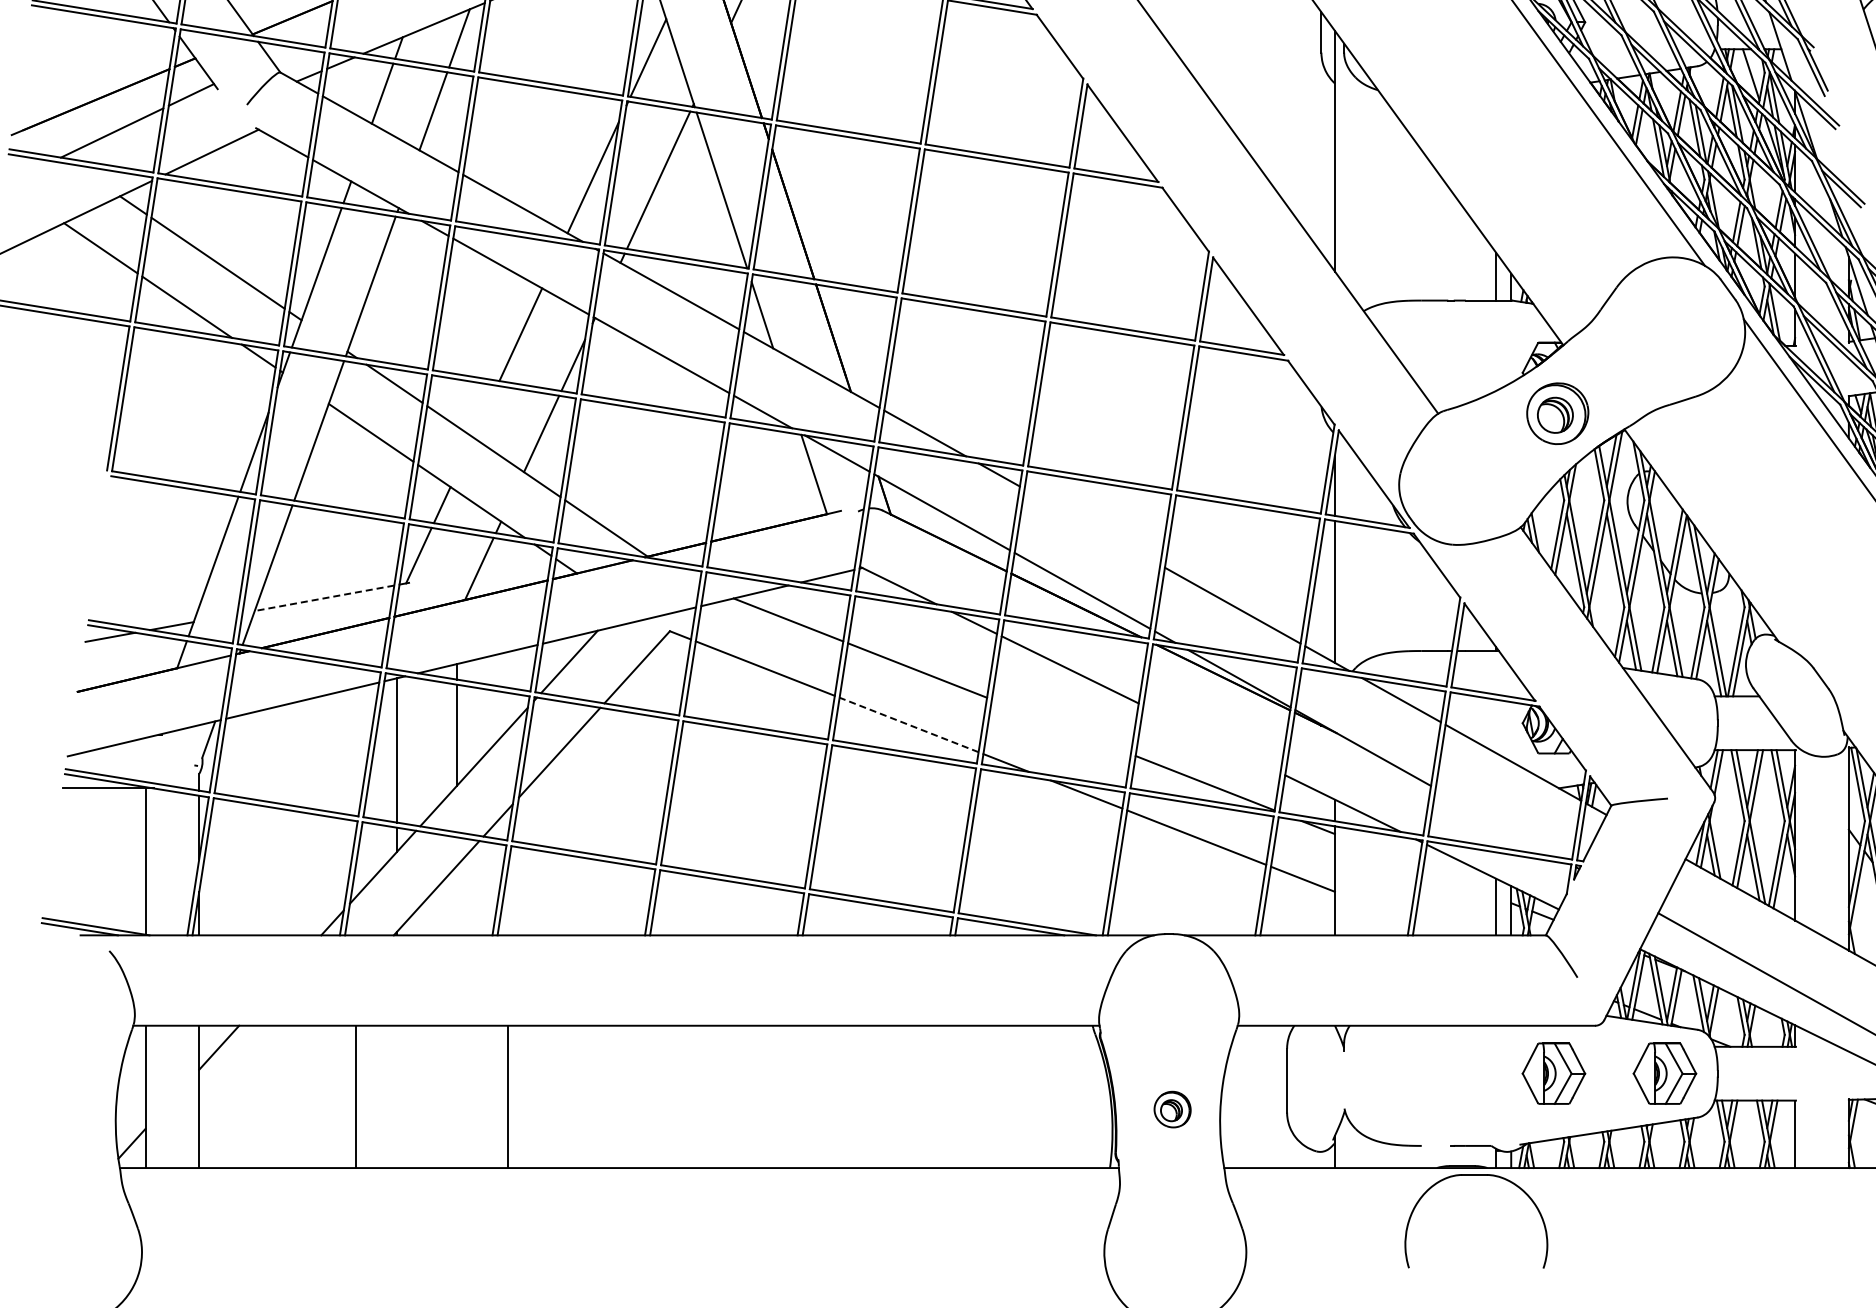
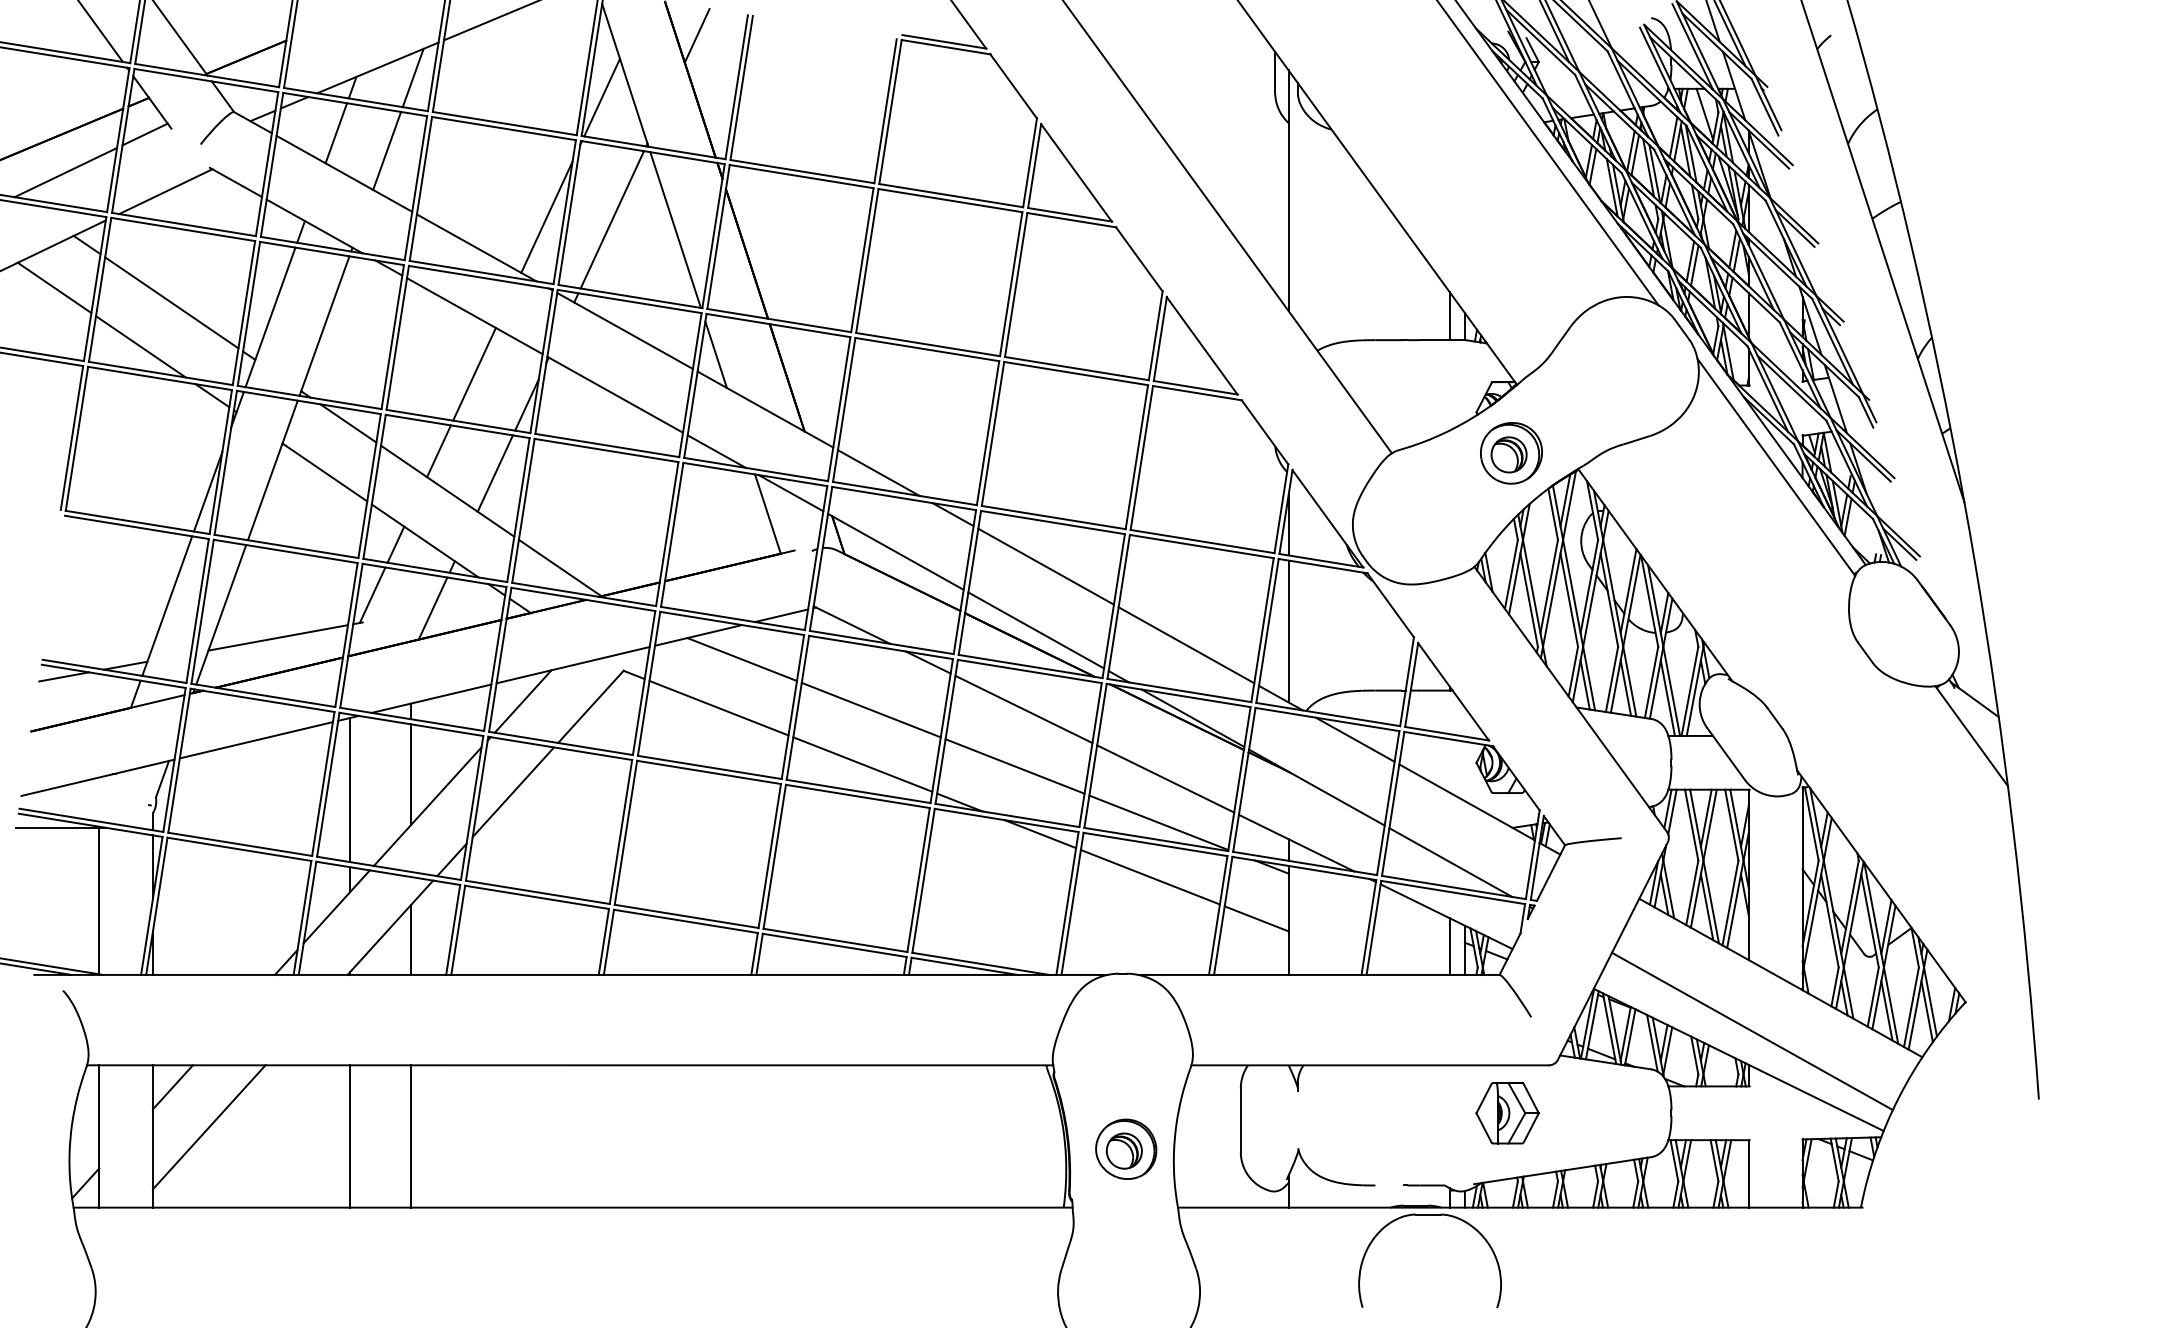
line: (484, 411) -> (438, 451), added
line: (1091, 526) -> (1045, 566), added
line: (324, 597) -> (278, 637), dashed -> solid
line: (908, 724) -> (862, 764), dashed -> solid
line: (1060, 726) -> (1014, 766), added
line: (1211, 738) -> (1165, 778), added
line: (1496, 822) -> (1450, 862), added
line: (456, 899) -> (410, 939), added
part: (1664, 1073) -> (1618, 1113), removed
line: (254, 1087) -> (208, 1127), added
line: (355, 1096) -> (350, 1136), moved
line: (507, 1096) -> (410, 1136), moved
part: (1172, 1108) -> (1126, 1148), size x1.67

